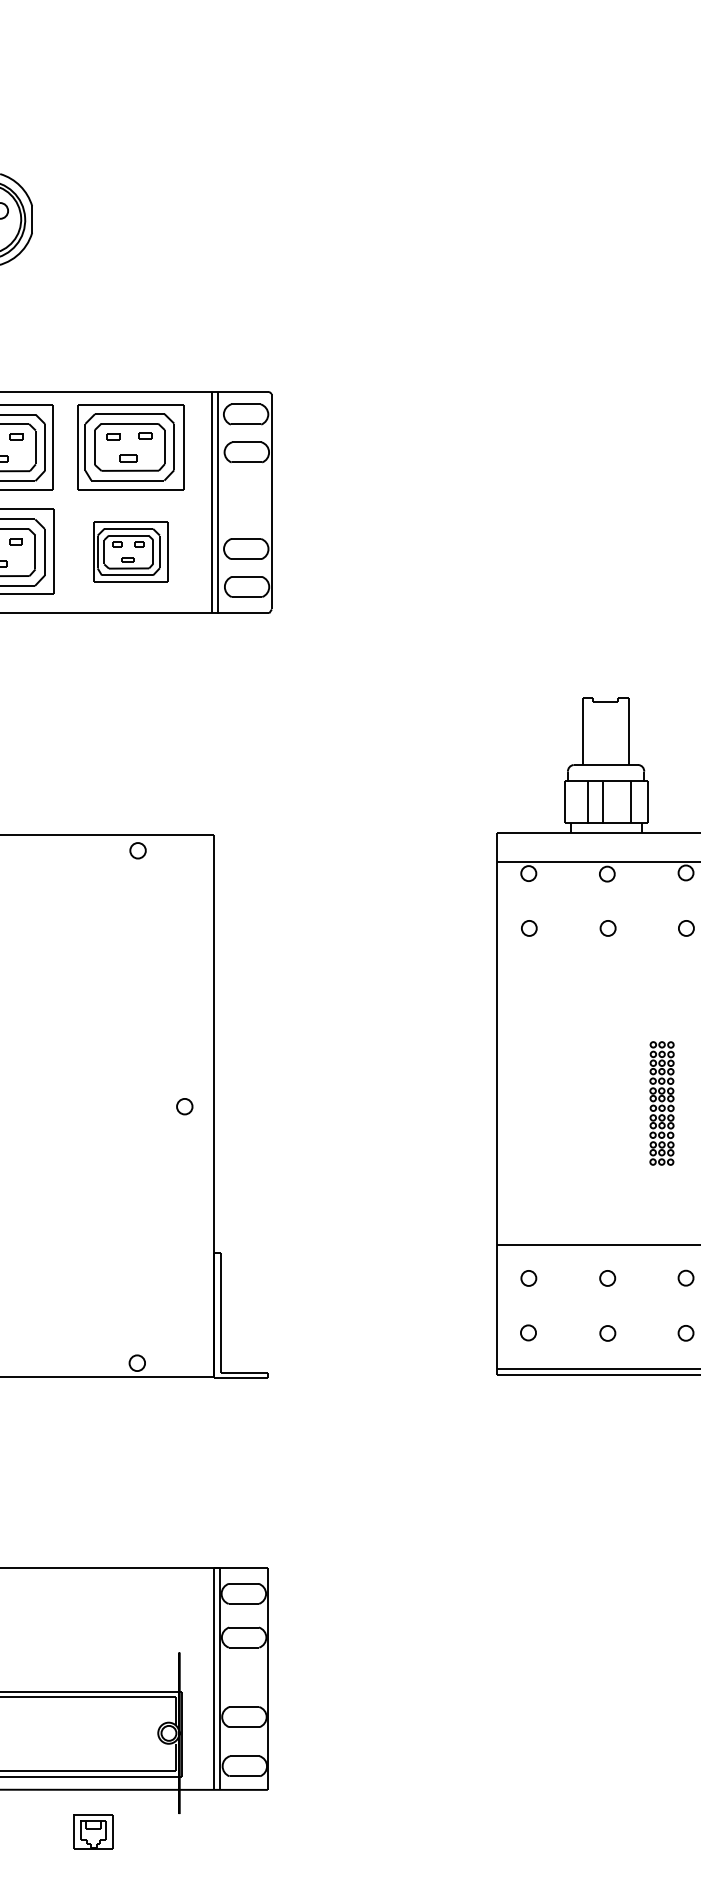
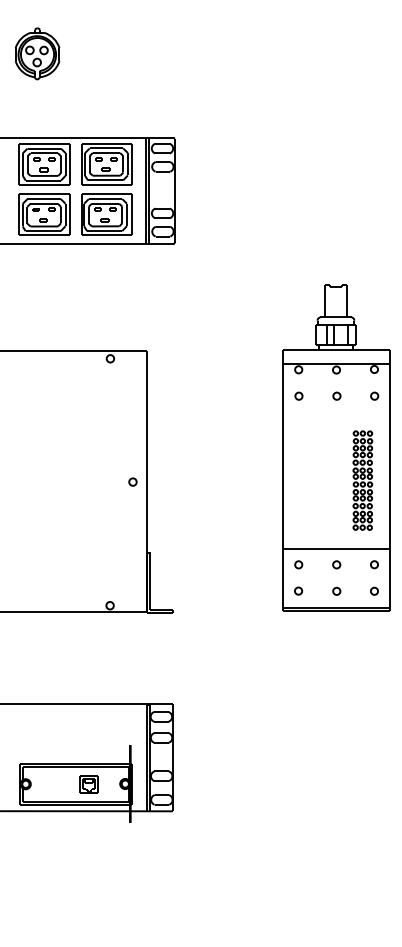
part: (129, 551) -> (106, 214), size x1.43
part: (661, 1103) -> (362, 480), size x1.67
part: (92, 1831) -> (88, 784), moved

